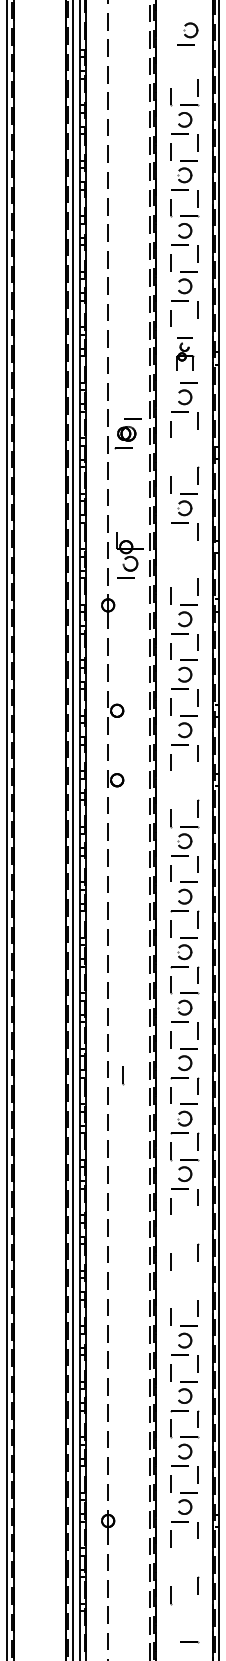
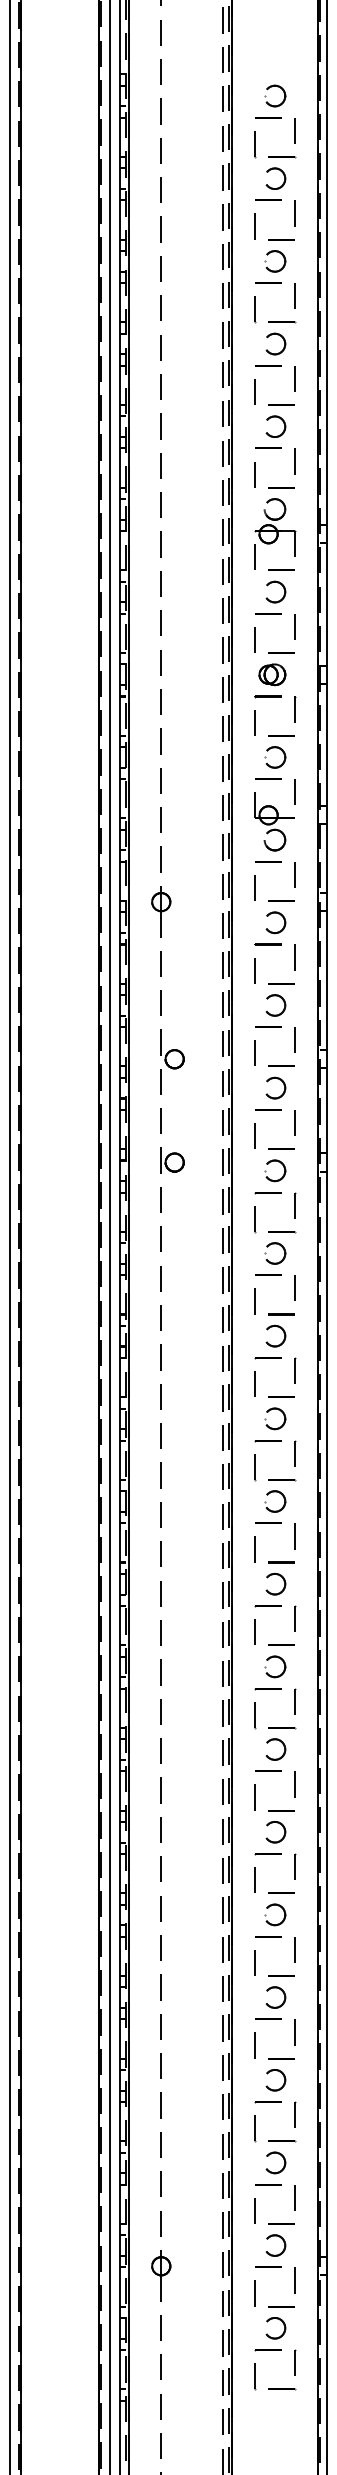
part: (187, 33) -> (270, 100), moved
part: (184, 354) -> (275, 528), size x1.67
part: (127, 433) -> (273, 674), moved
part: (129, 555) -> (273, 827), moved
part: (183, 785) -> (273, 1170), added
line: (123, 1075) -> (184, 1602), removed
part: (183, 1229) -> (273, 1831), added
part: (184, 1285) -> (275, 1915), added
part: (183, 1562) -> (273, 2328), added
line: (189, 1642) -> (282, 2390), moved

